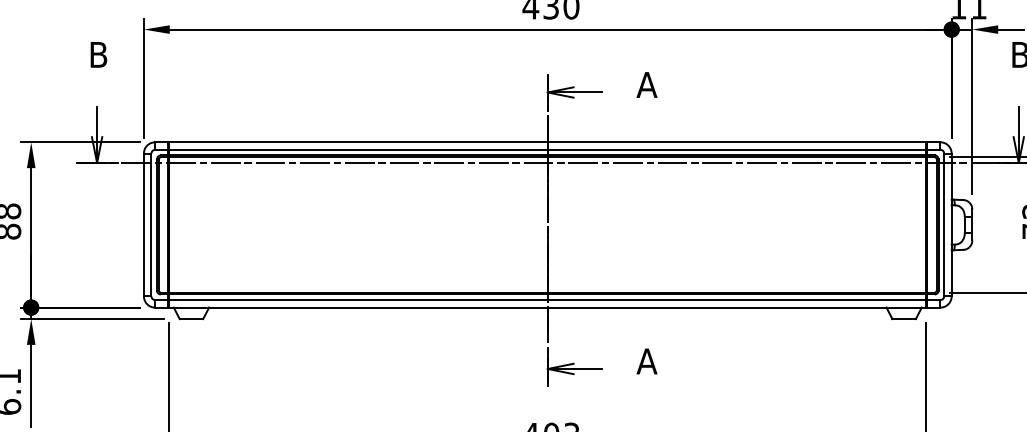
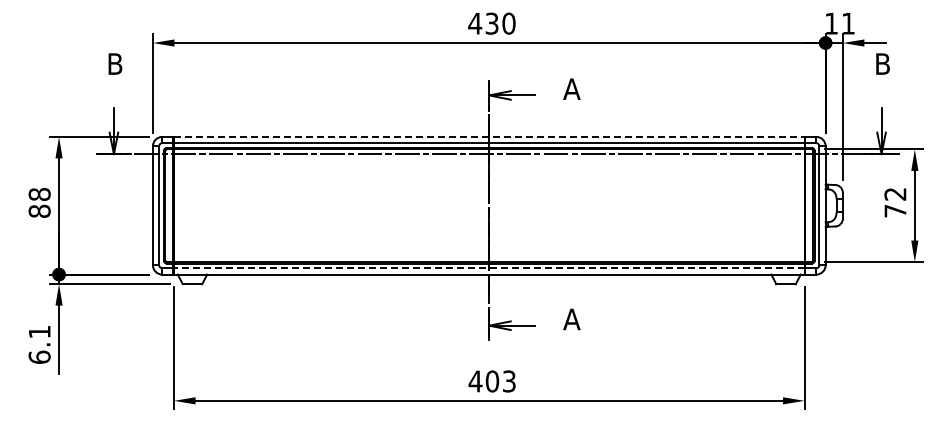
line: (548, 141) -> (489, 136), solid -> dashed
line: (546, 300) -> (488, 268), solid -> dashed

